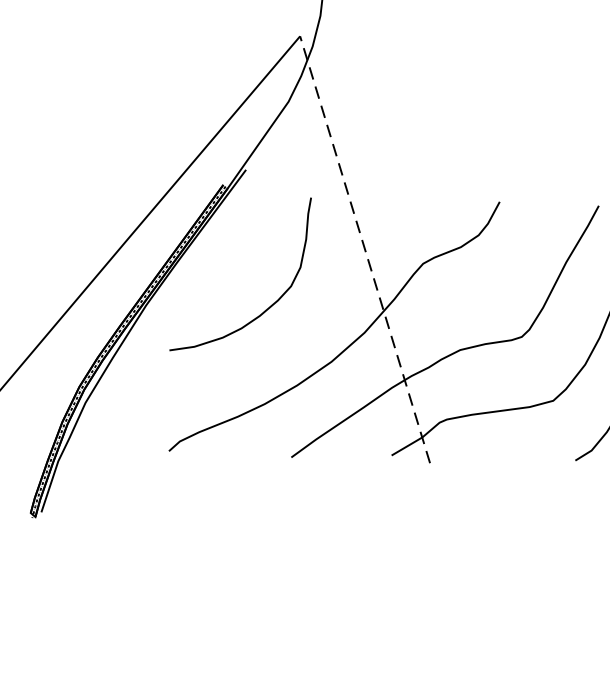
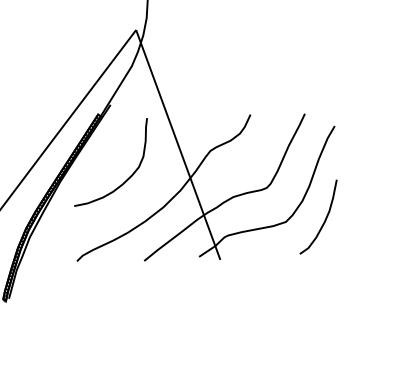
line: (365, 248) -> (178, 144), dashed -> solid

